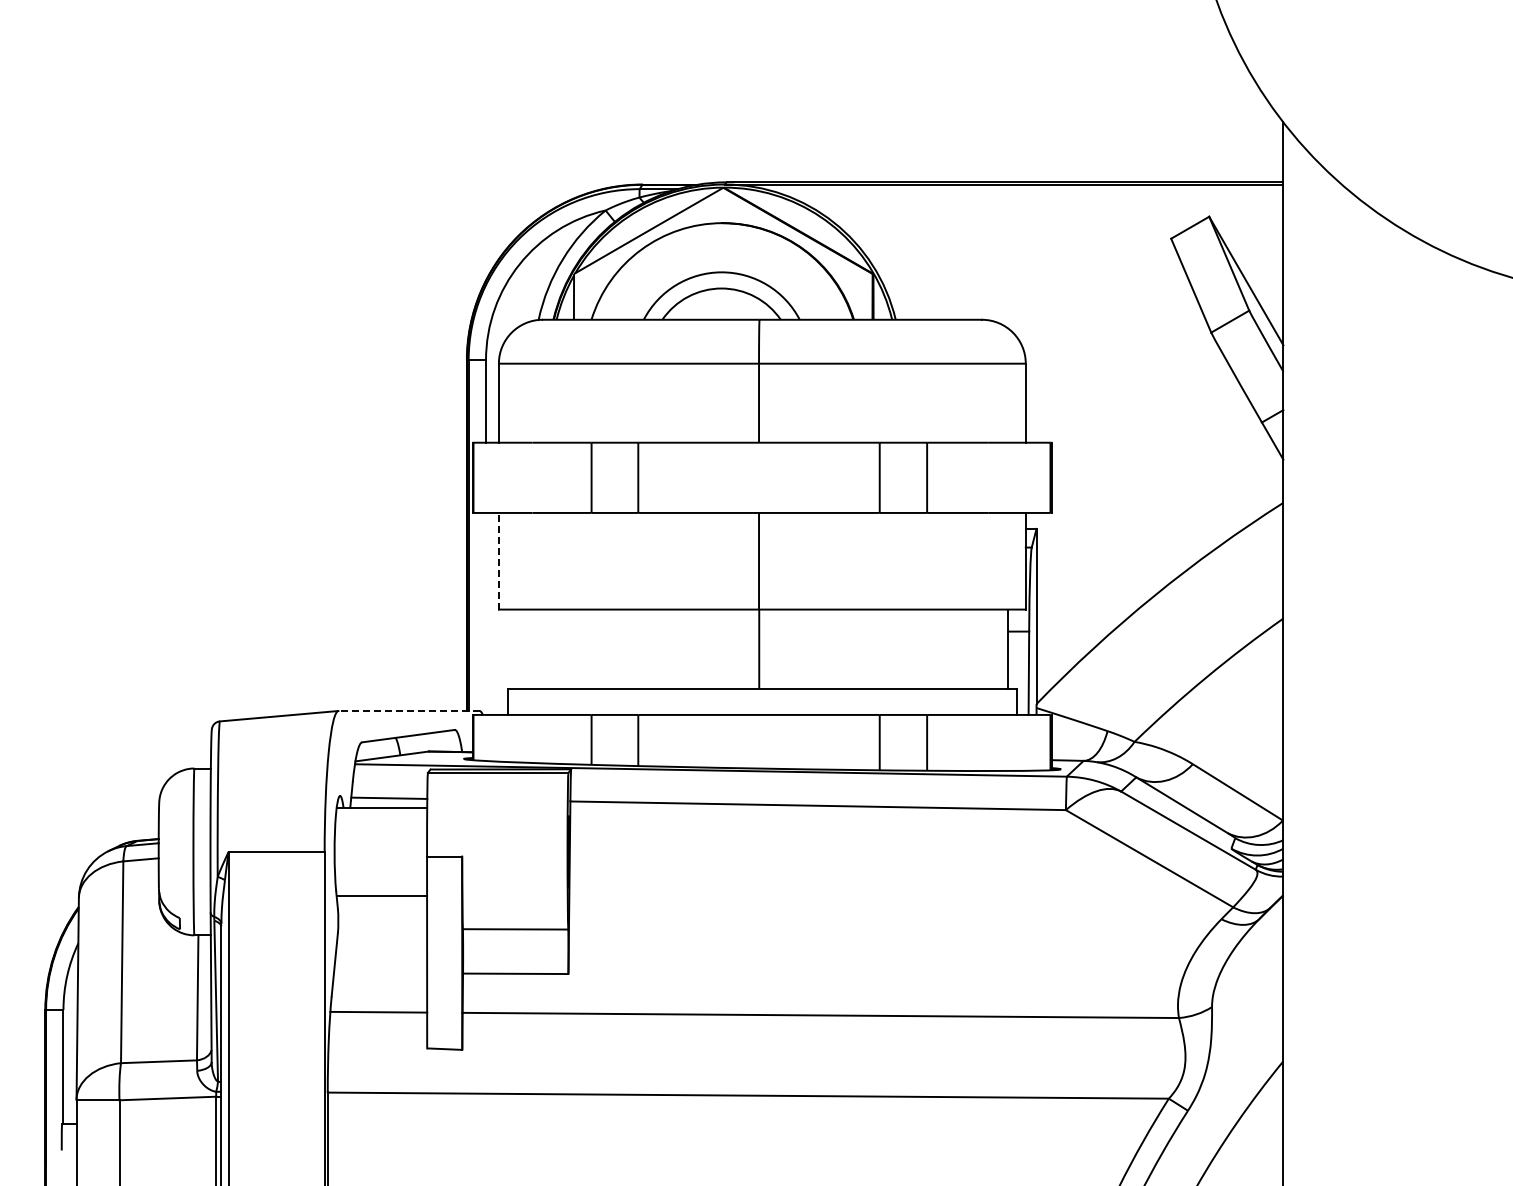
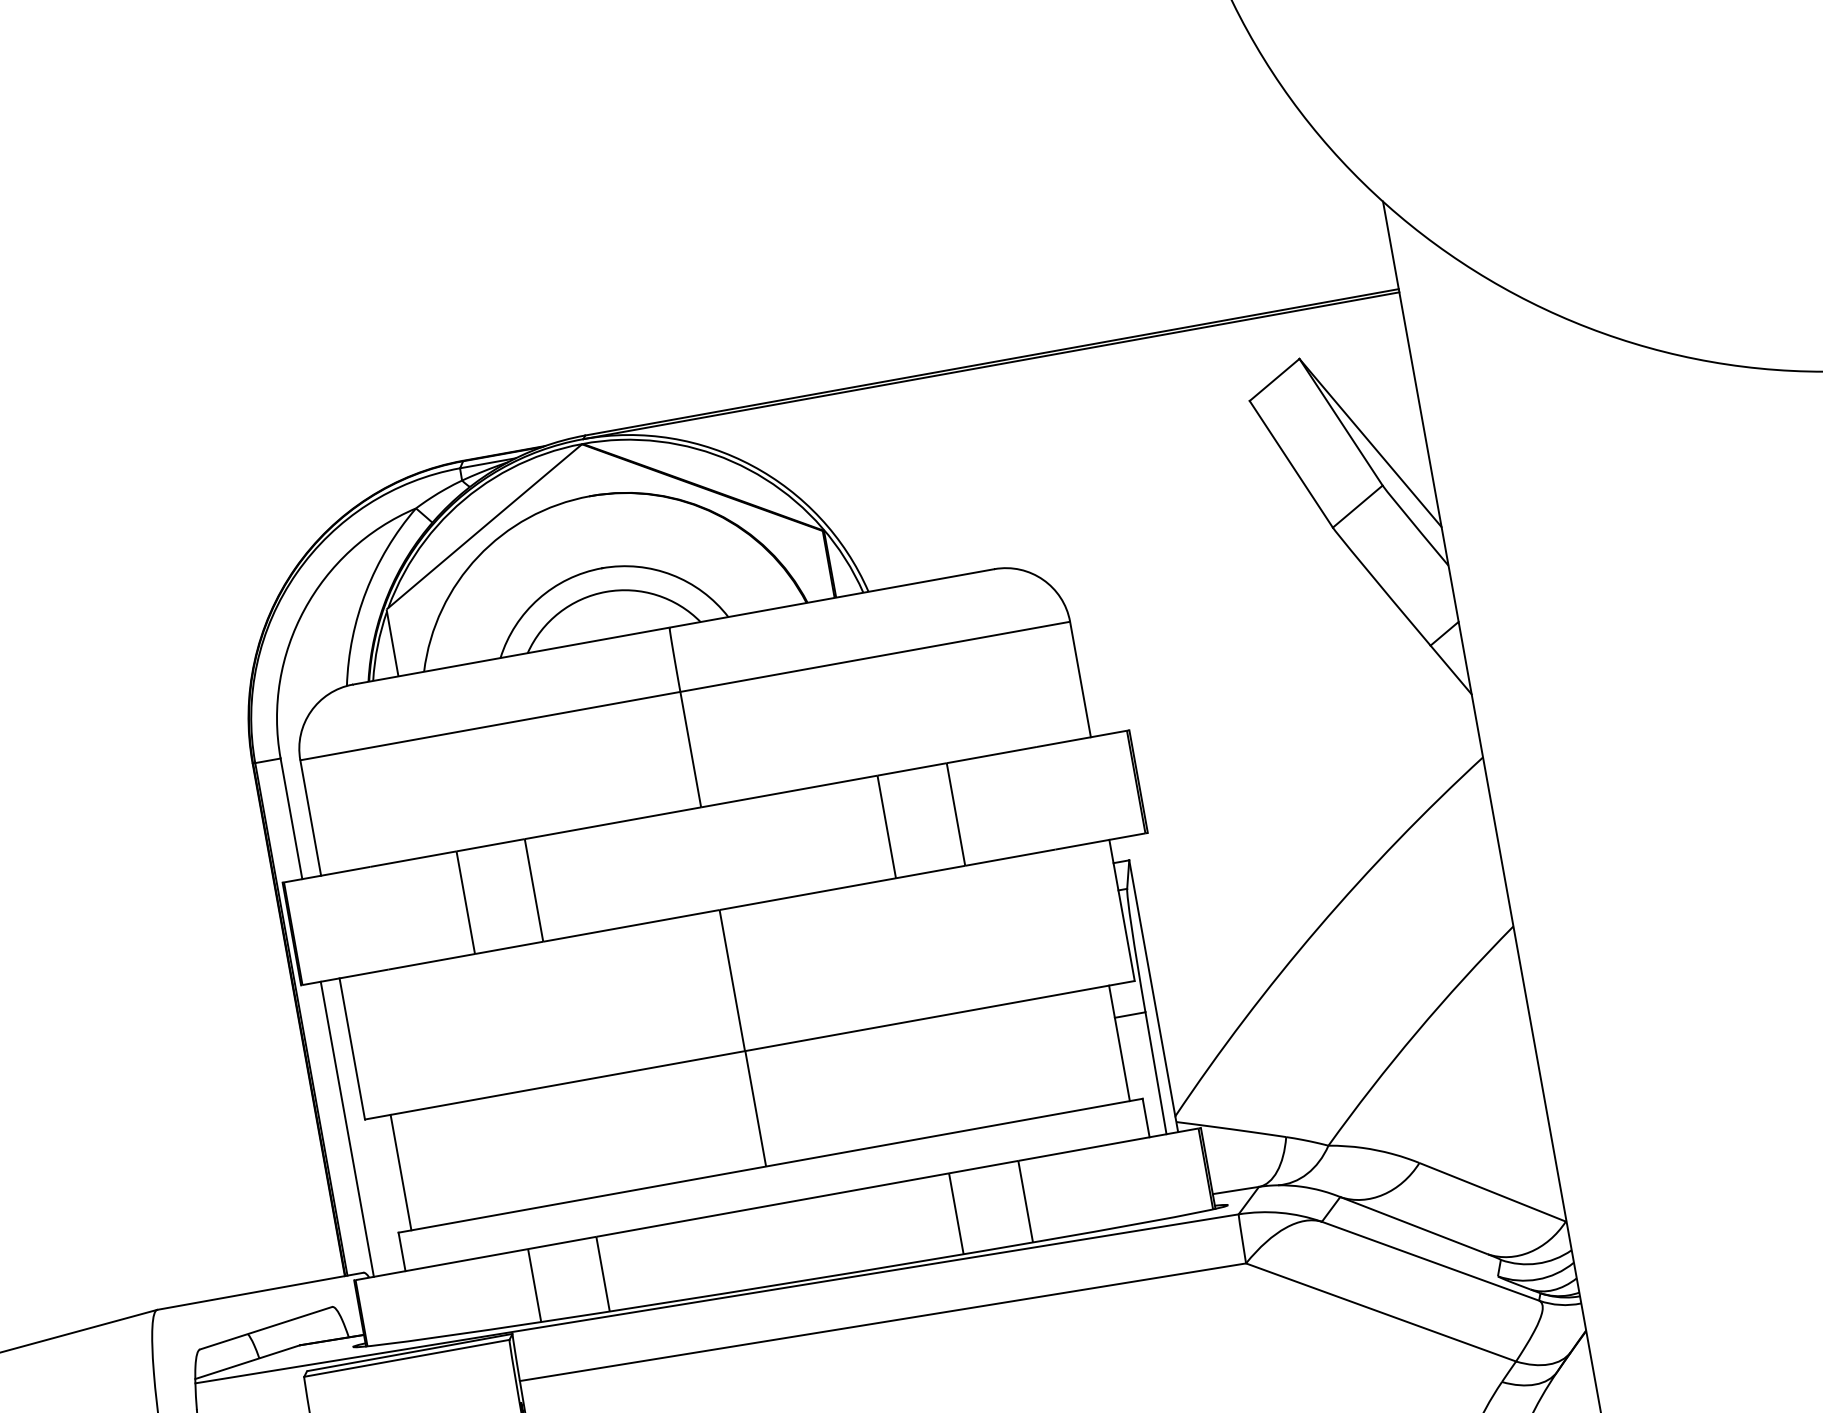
line: (498, 560) -> (351, 1047), dashed -> solid
line: (486, 613) -> (347, 1128), added
line: (516, 648) -> (400, 1171), added
line: (409, 711) -> (261, 1291), dashed -> solid

